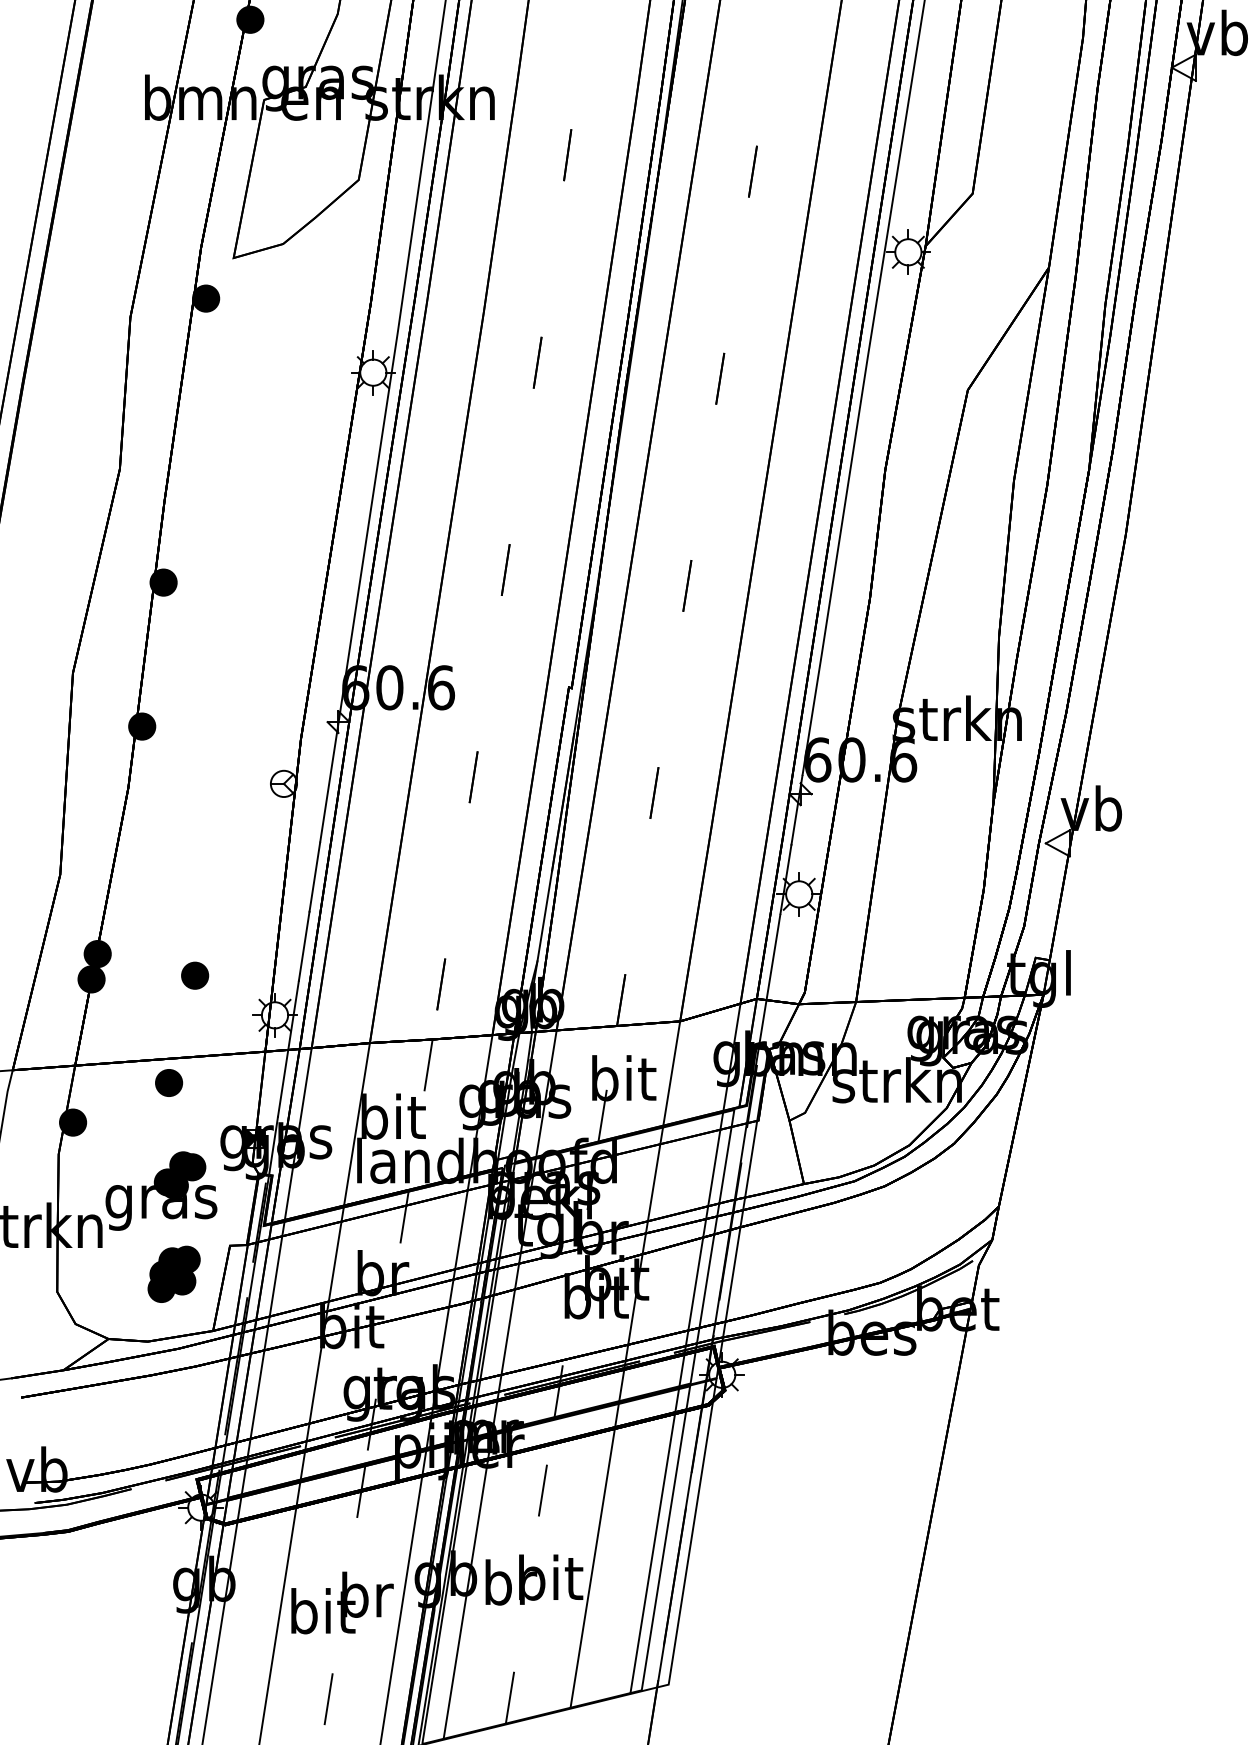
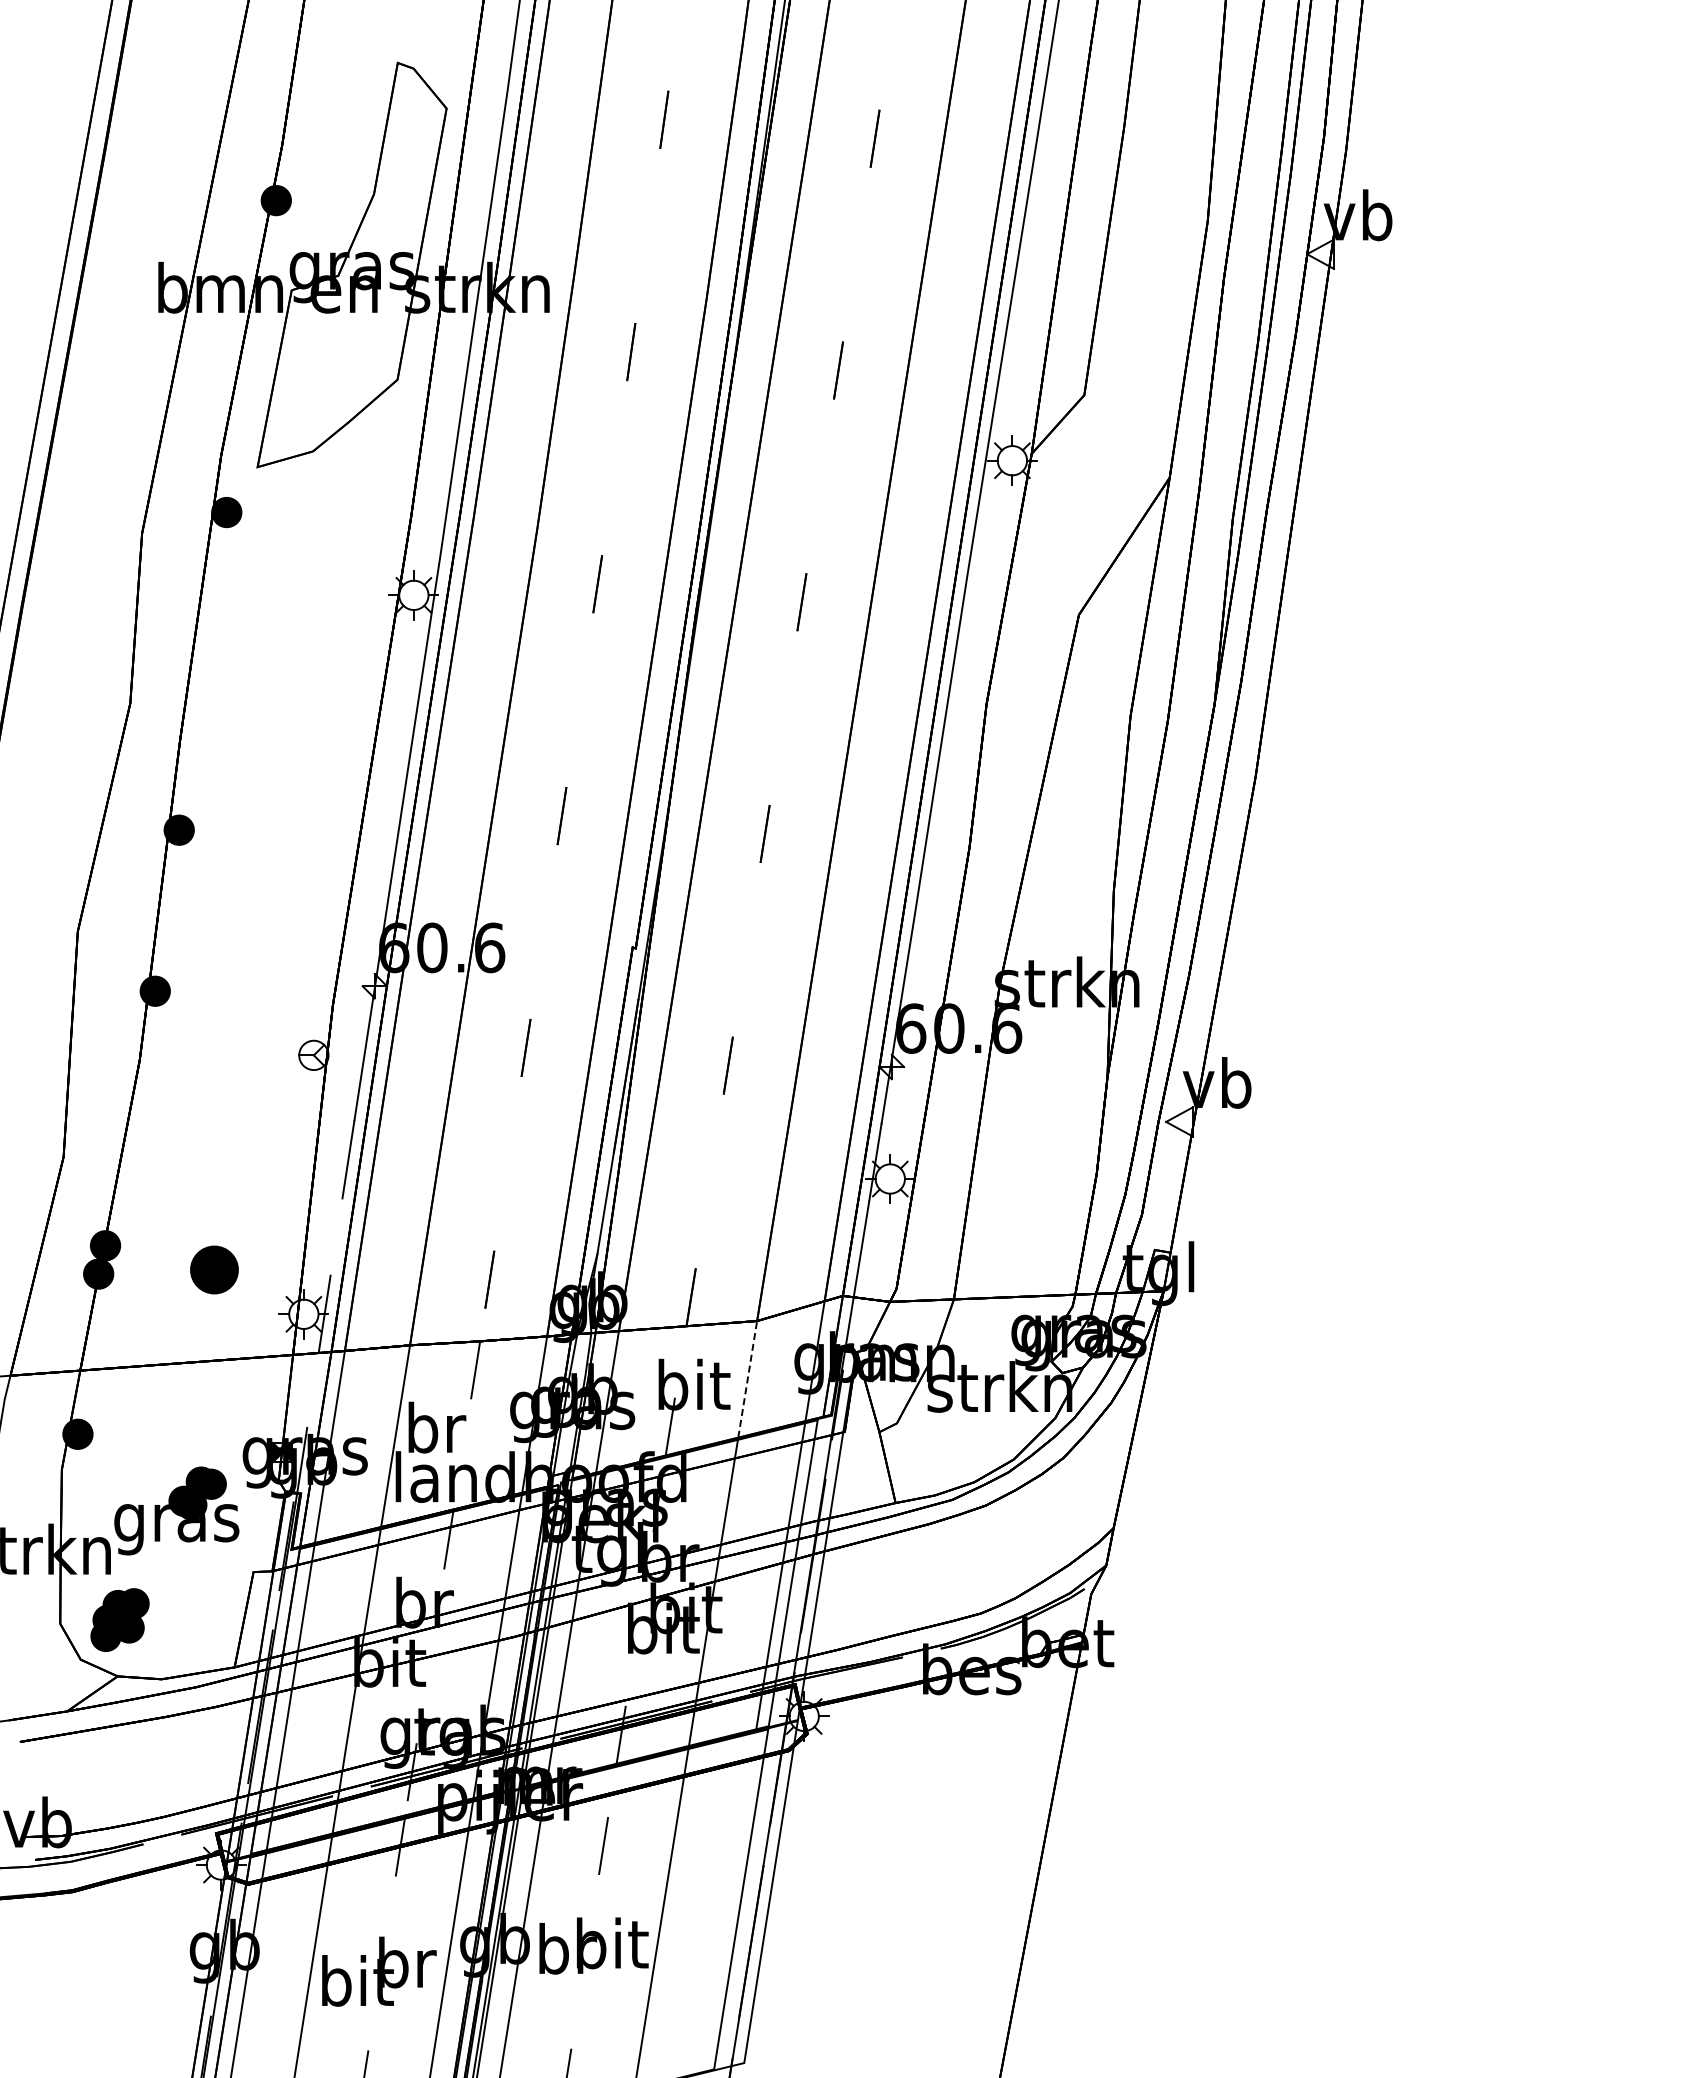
line: (304, 945) -> (336, 1236), removed
part: (195, 975) -> (214, 1269), size x1.6
line: (671, 1072) -> (747, 1378), solid -> dashed
part: (168, 1082) -> (184, 1389), removed
line: (282, 1083) -> (312, 1390), removed
text: (393, 1116) -> (436, 1427), bit -> br
part: (173, 1273) -> (119, 1619), moved
line: (654, 1541) -> (728, 1902), removed

